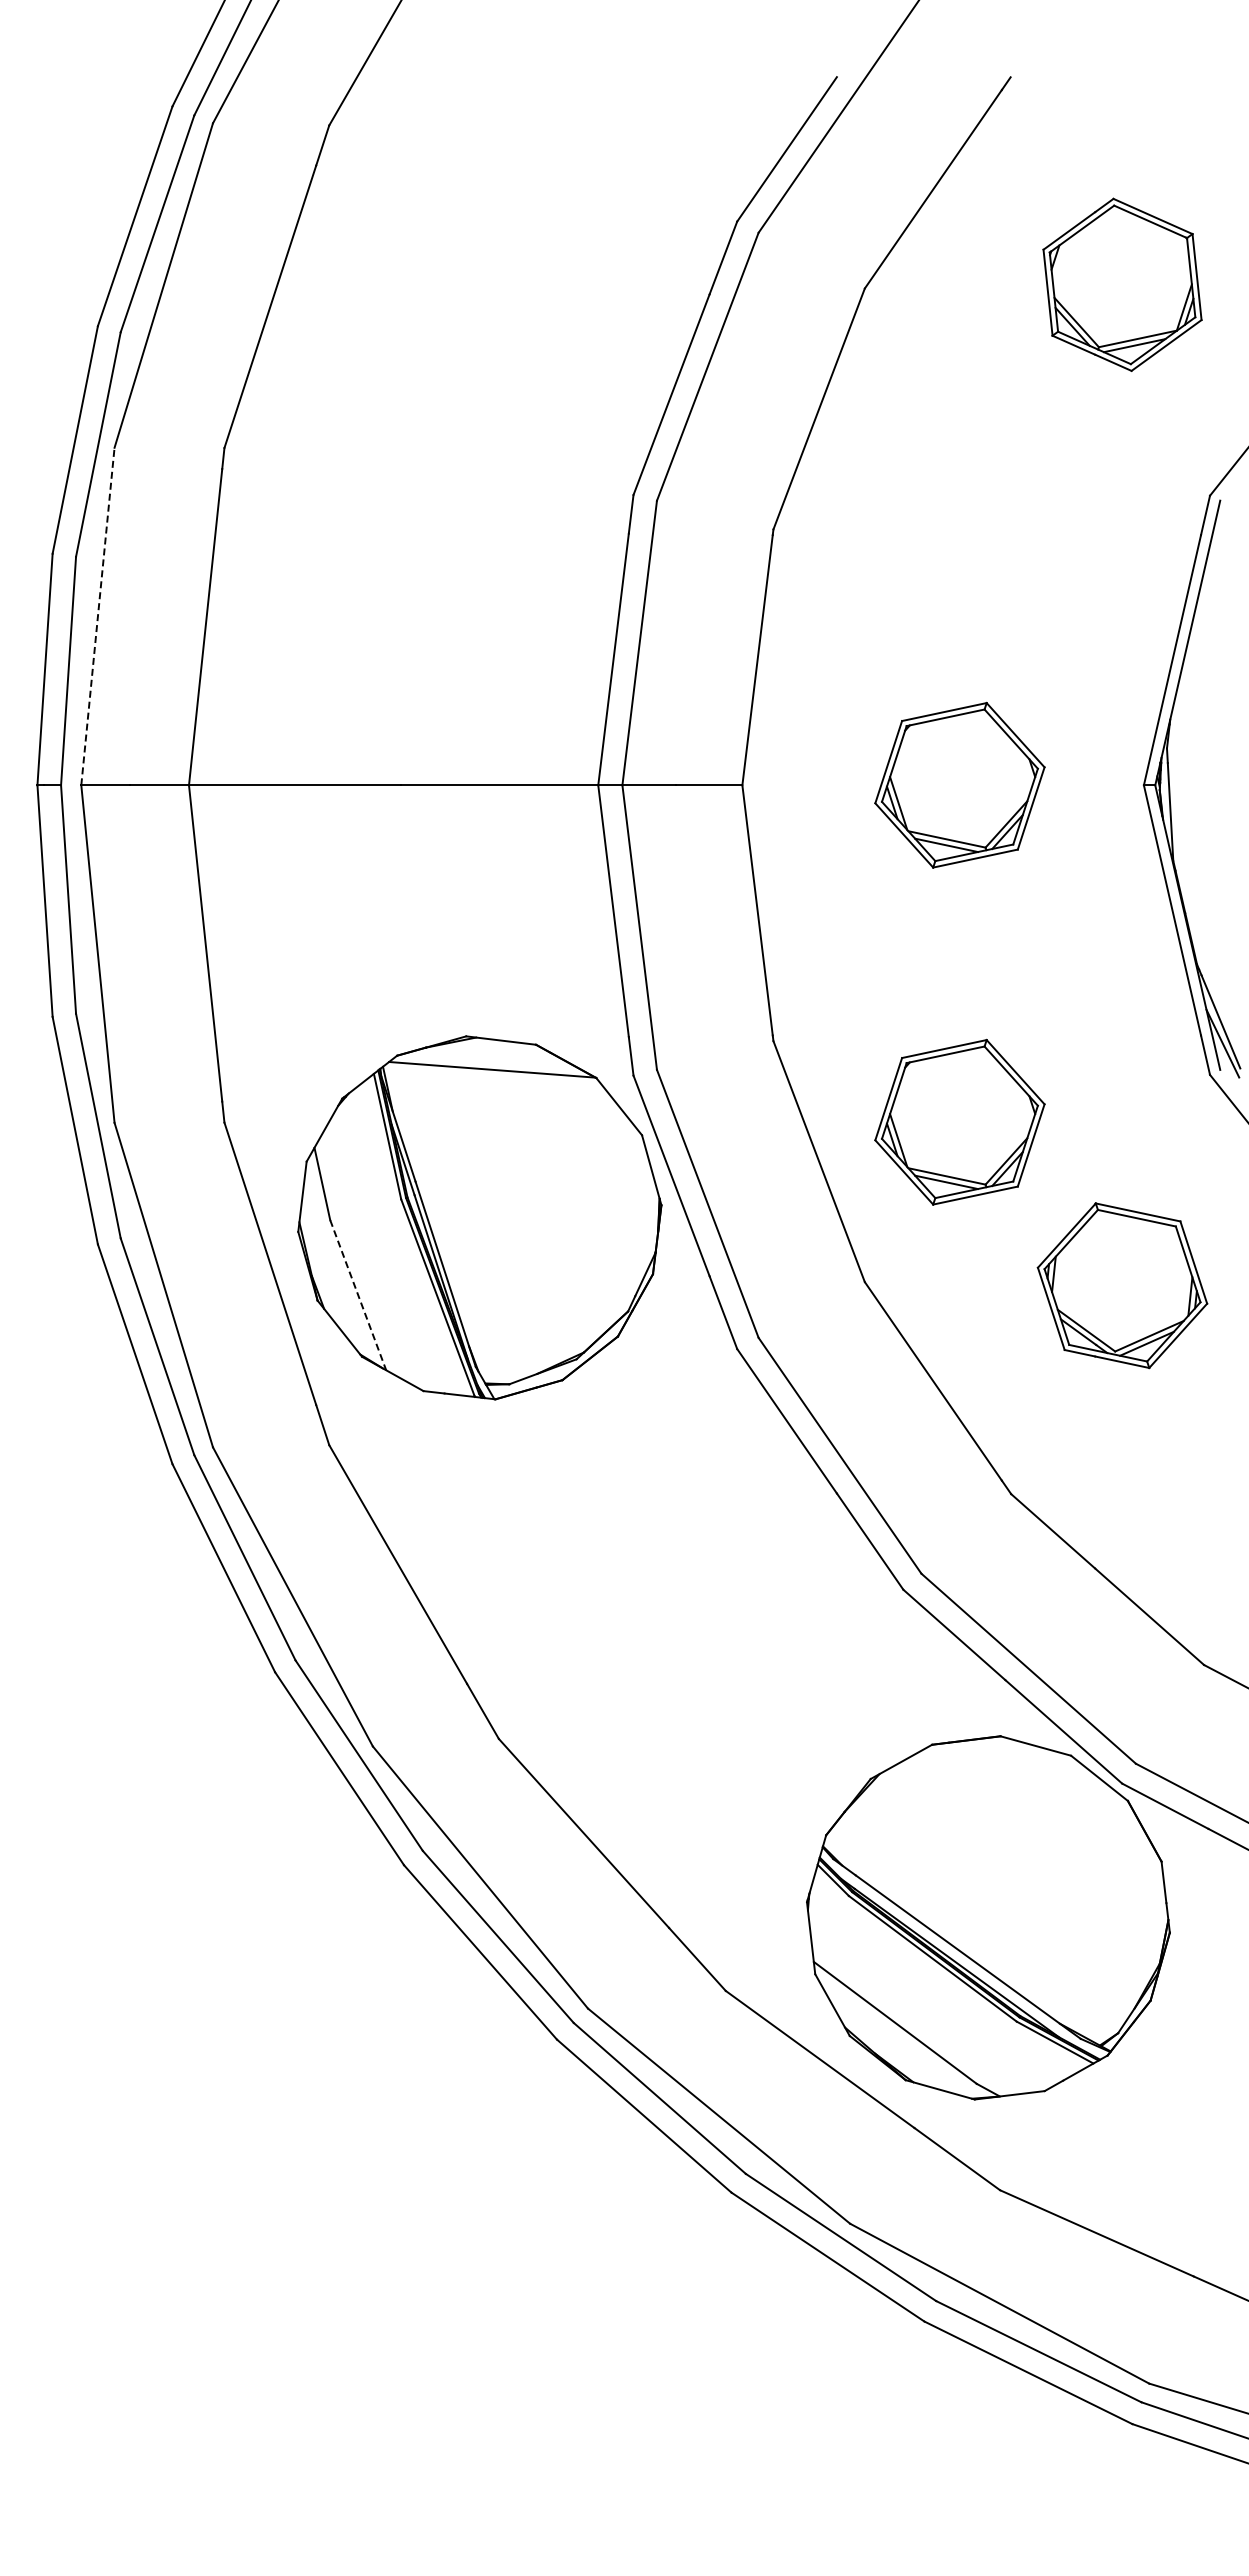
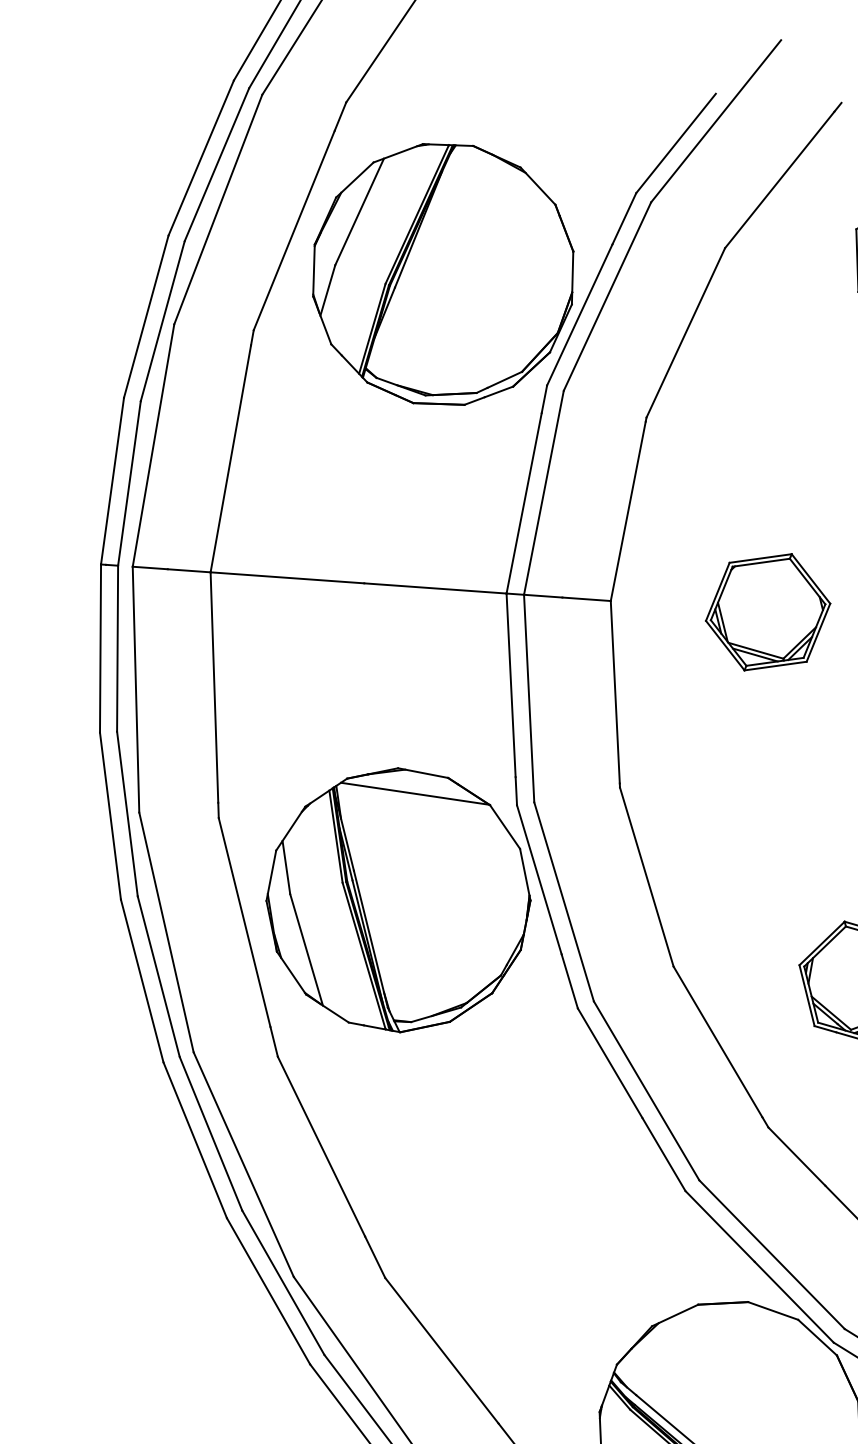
part: (479, 352) -> (443, 274), added
line: (97, 616) -> (153, 445), dashed -> solid
part: (959, 1121) -> (750, 855), removed
line: (358, 1295) -> (306, 950), dashed -> solid

